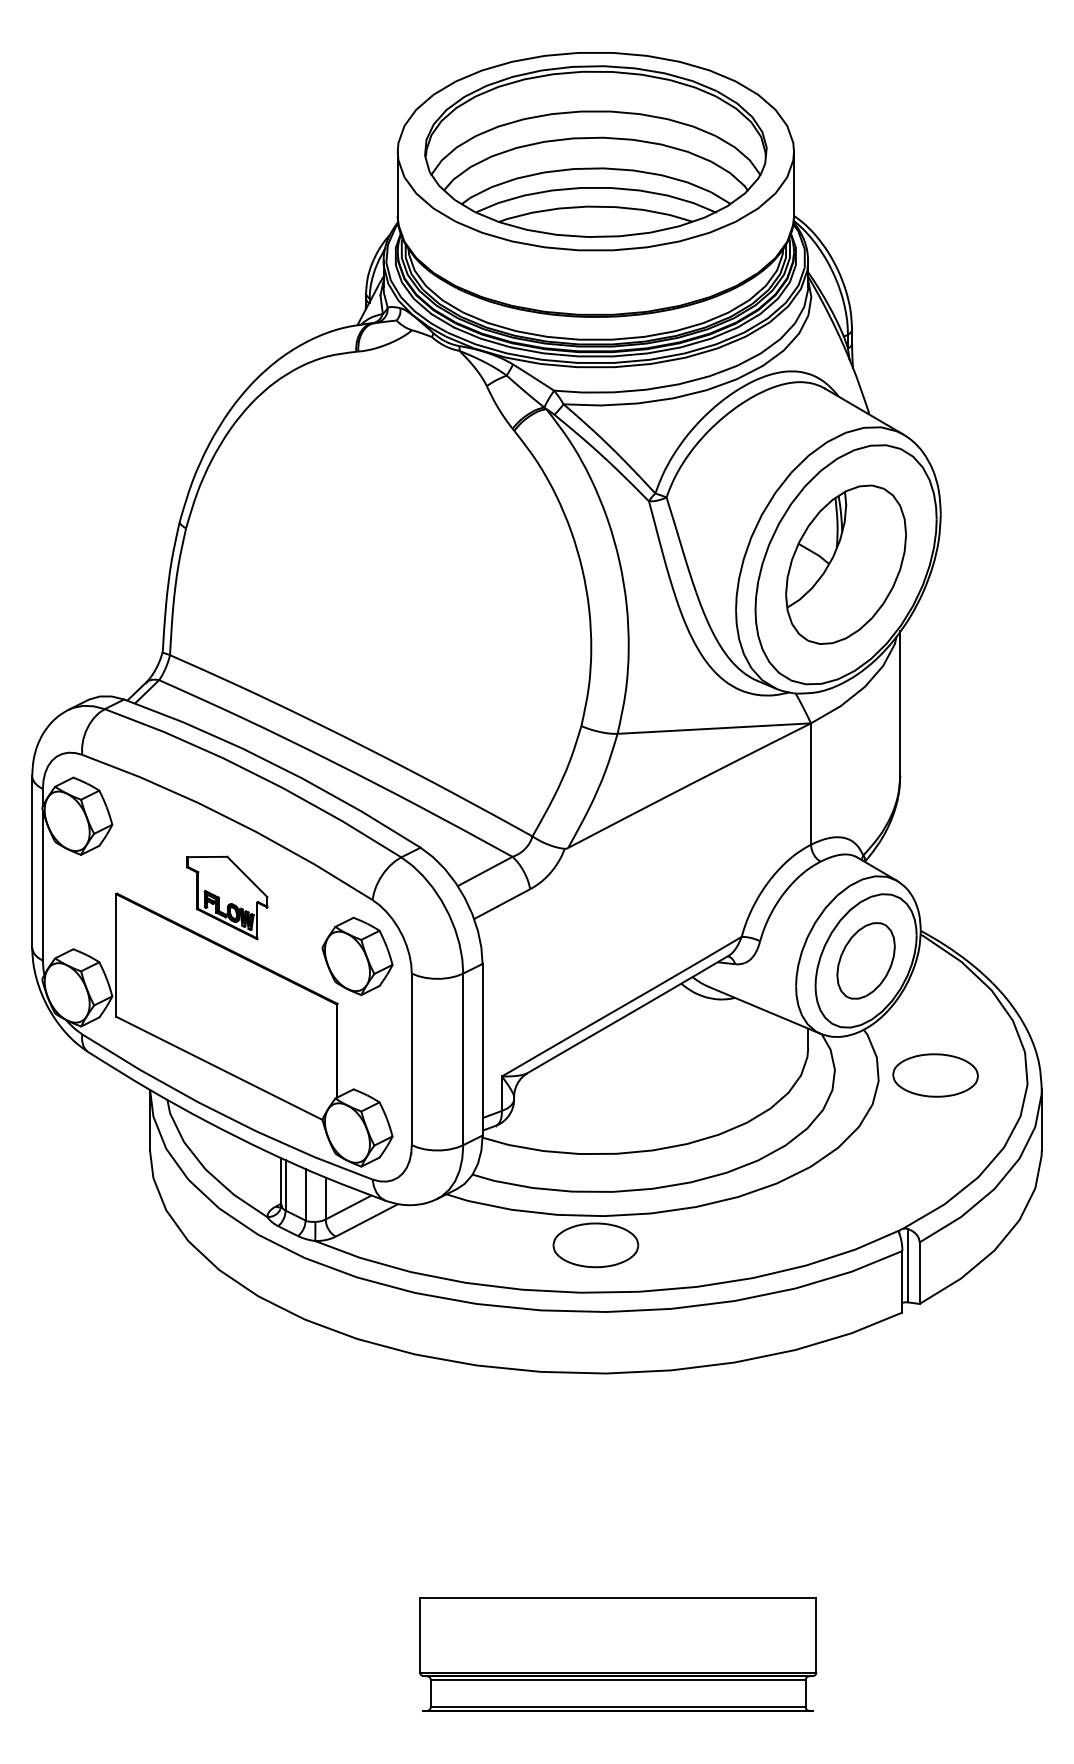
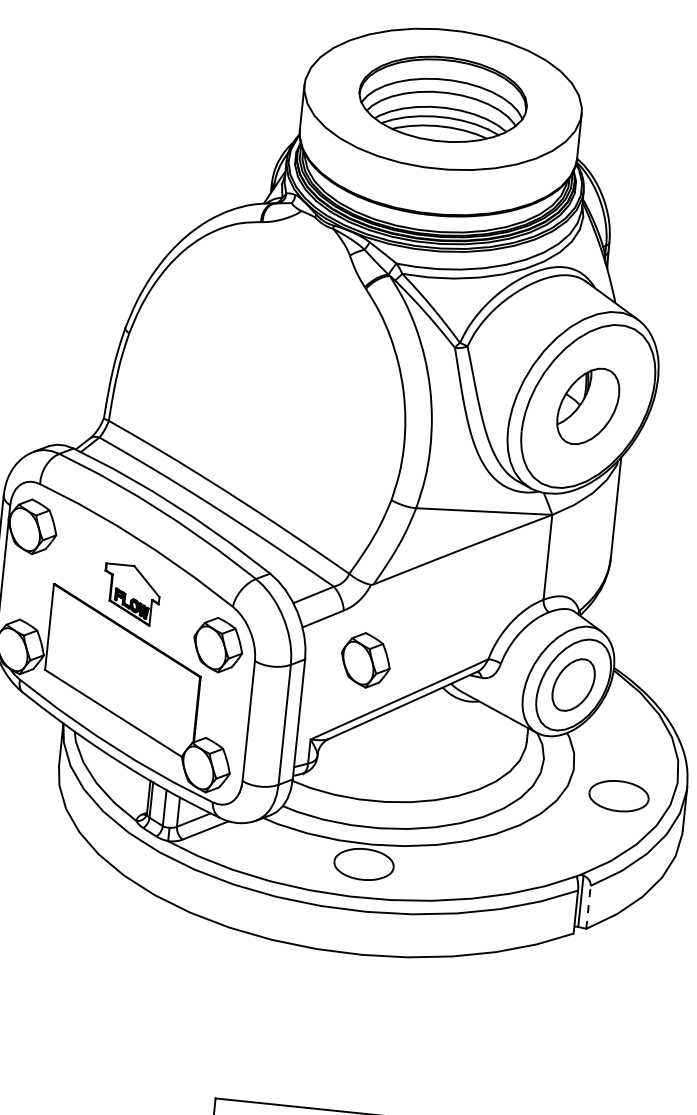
part: (595, 151) -> (442, 99), size x0.7
part: (845, 564) -> (587, 406), size x0.7
part: (568, 955) -> (365, 659), added
part: (935, 1075) -> (618, 796), moved
line: (919, 1273) -> (588, 907), solid -> dashed

